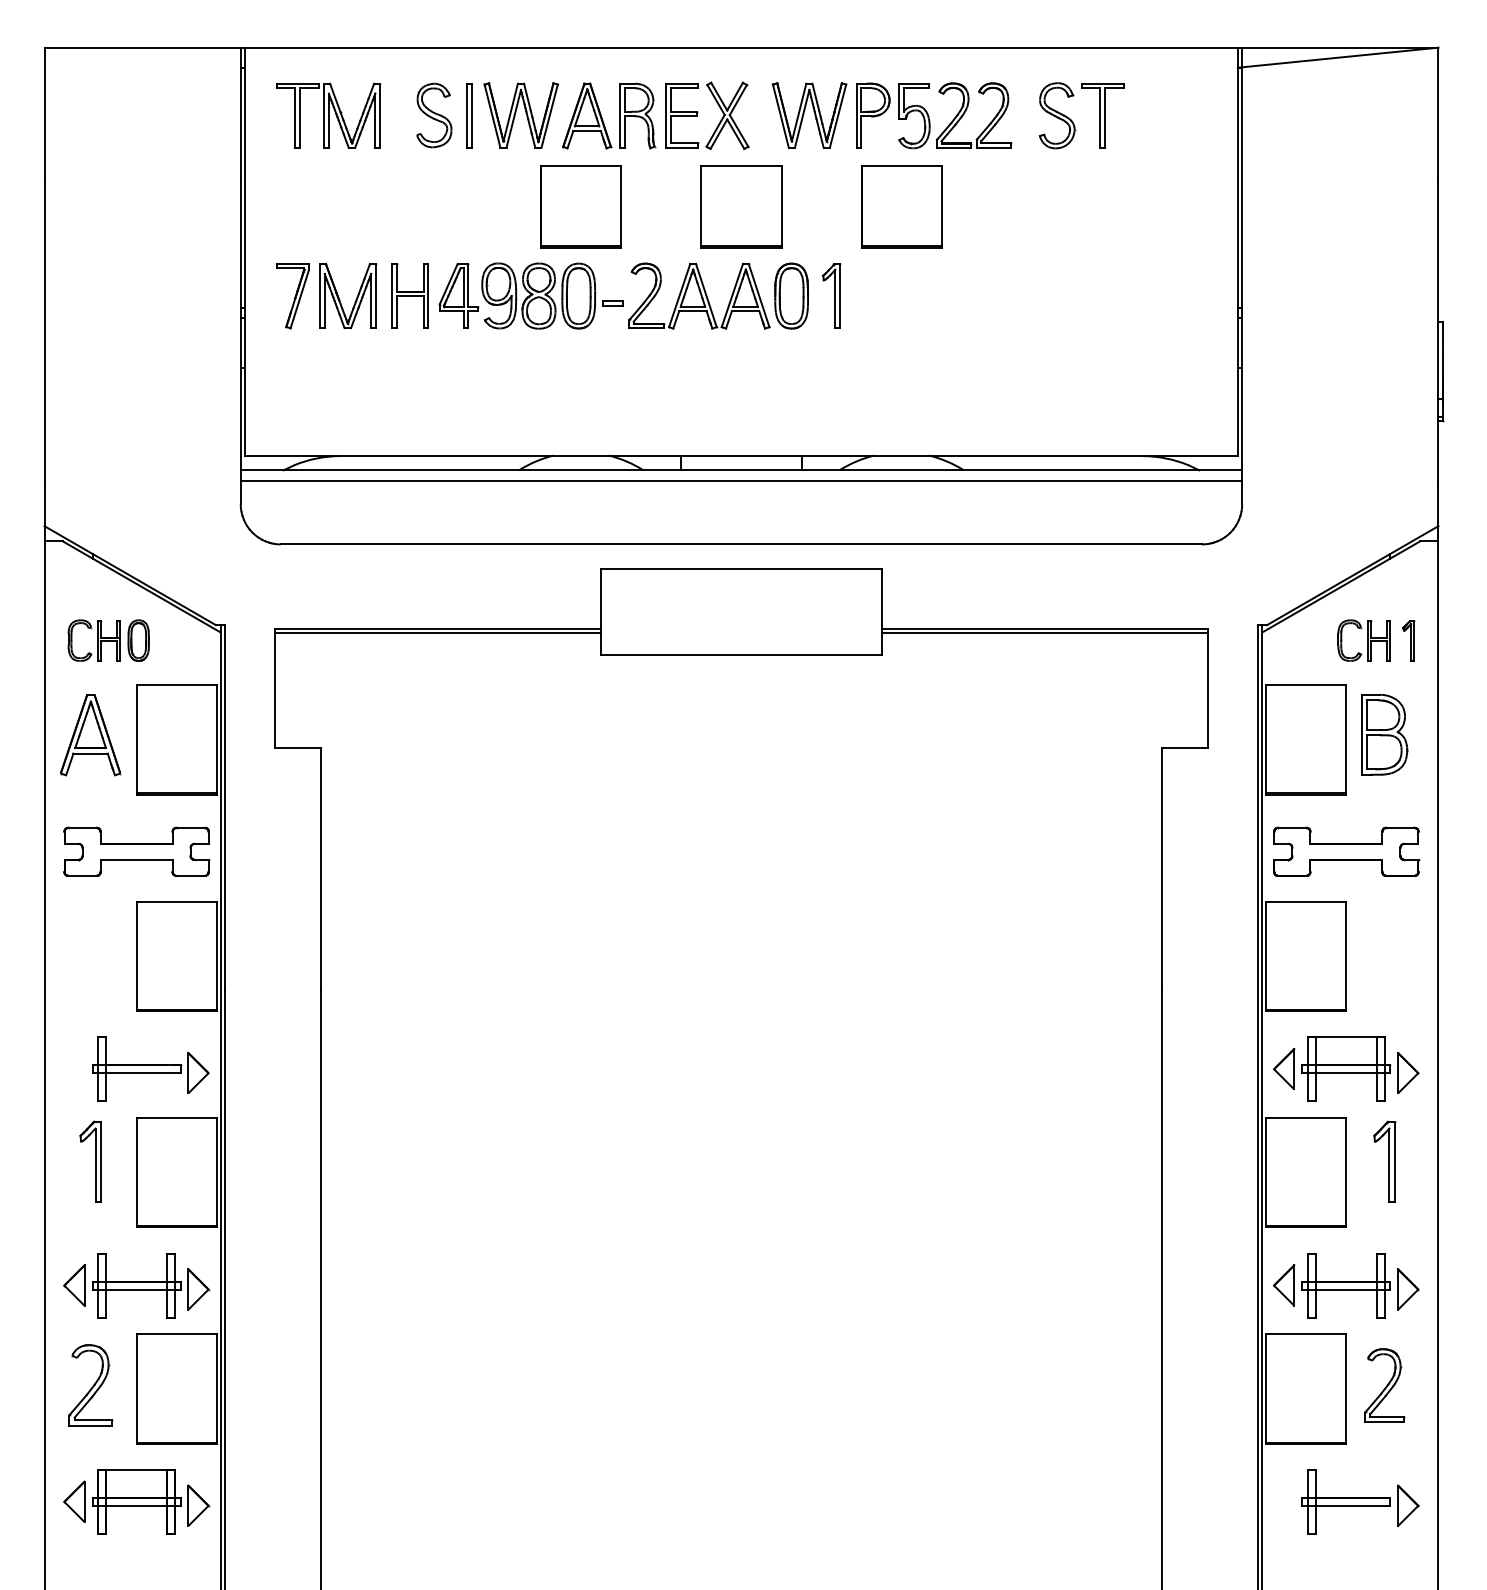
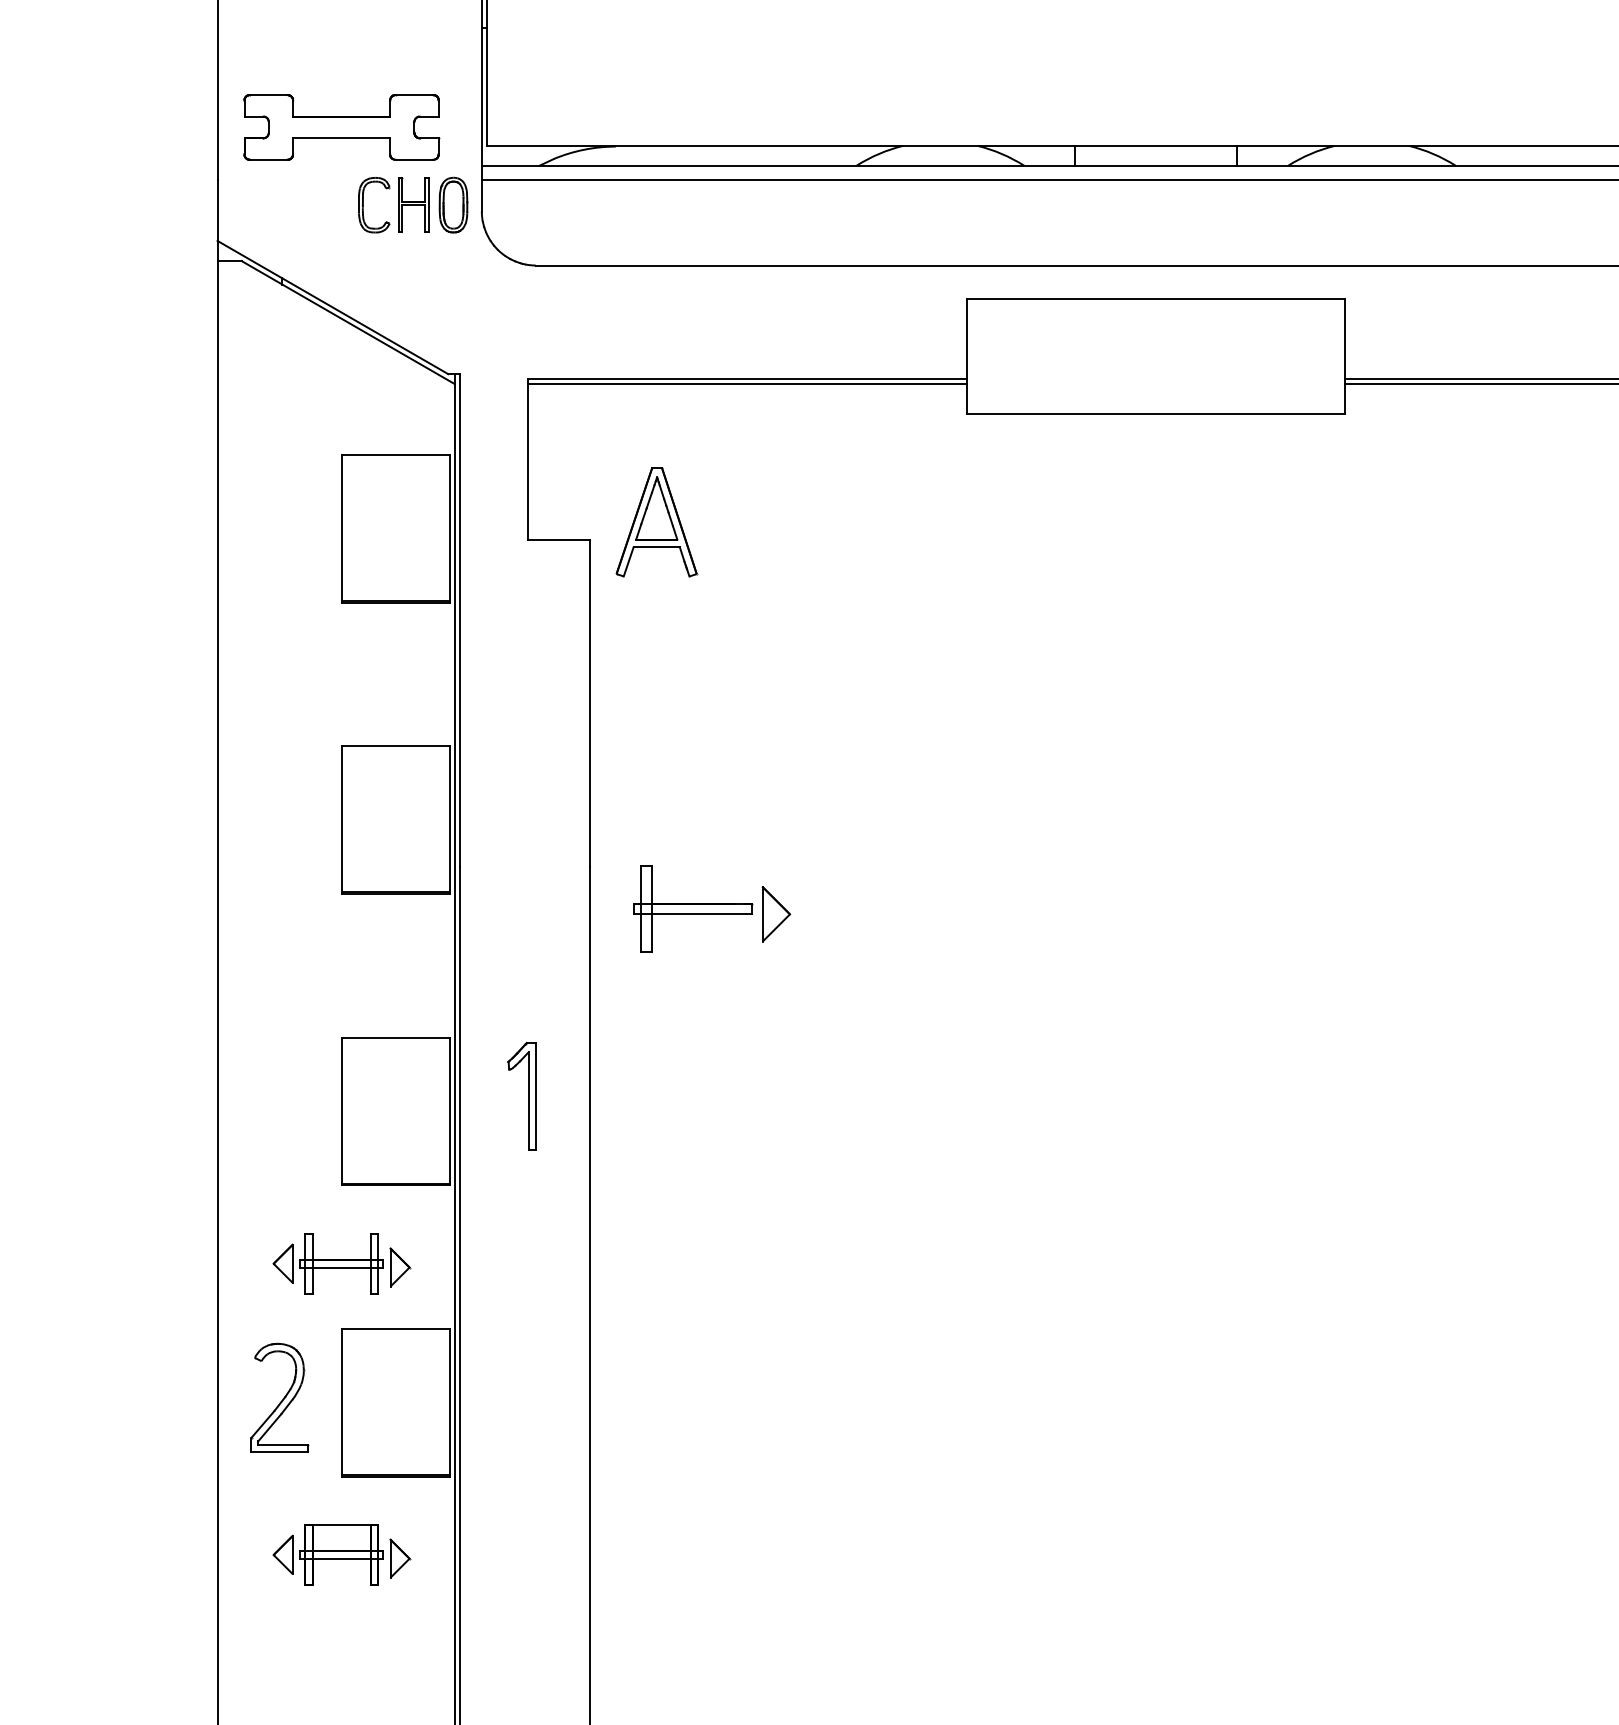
part: (108, 640) -> (412, 205), moved
part: (90, 735) -> (656, 522), moved
part: (136, 851) -> (341, 126), moved
part: (150, 1068) -> (711, 908), moved
part: (90, 1161) -> (521, 1096), moved
part: (136, 1285) -> (341, 1263), size x0.7
part: (136, 1501) -> (341, 1554), size x0.7

